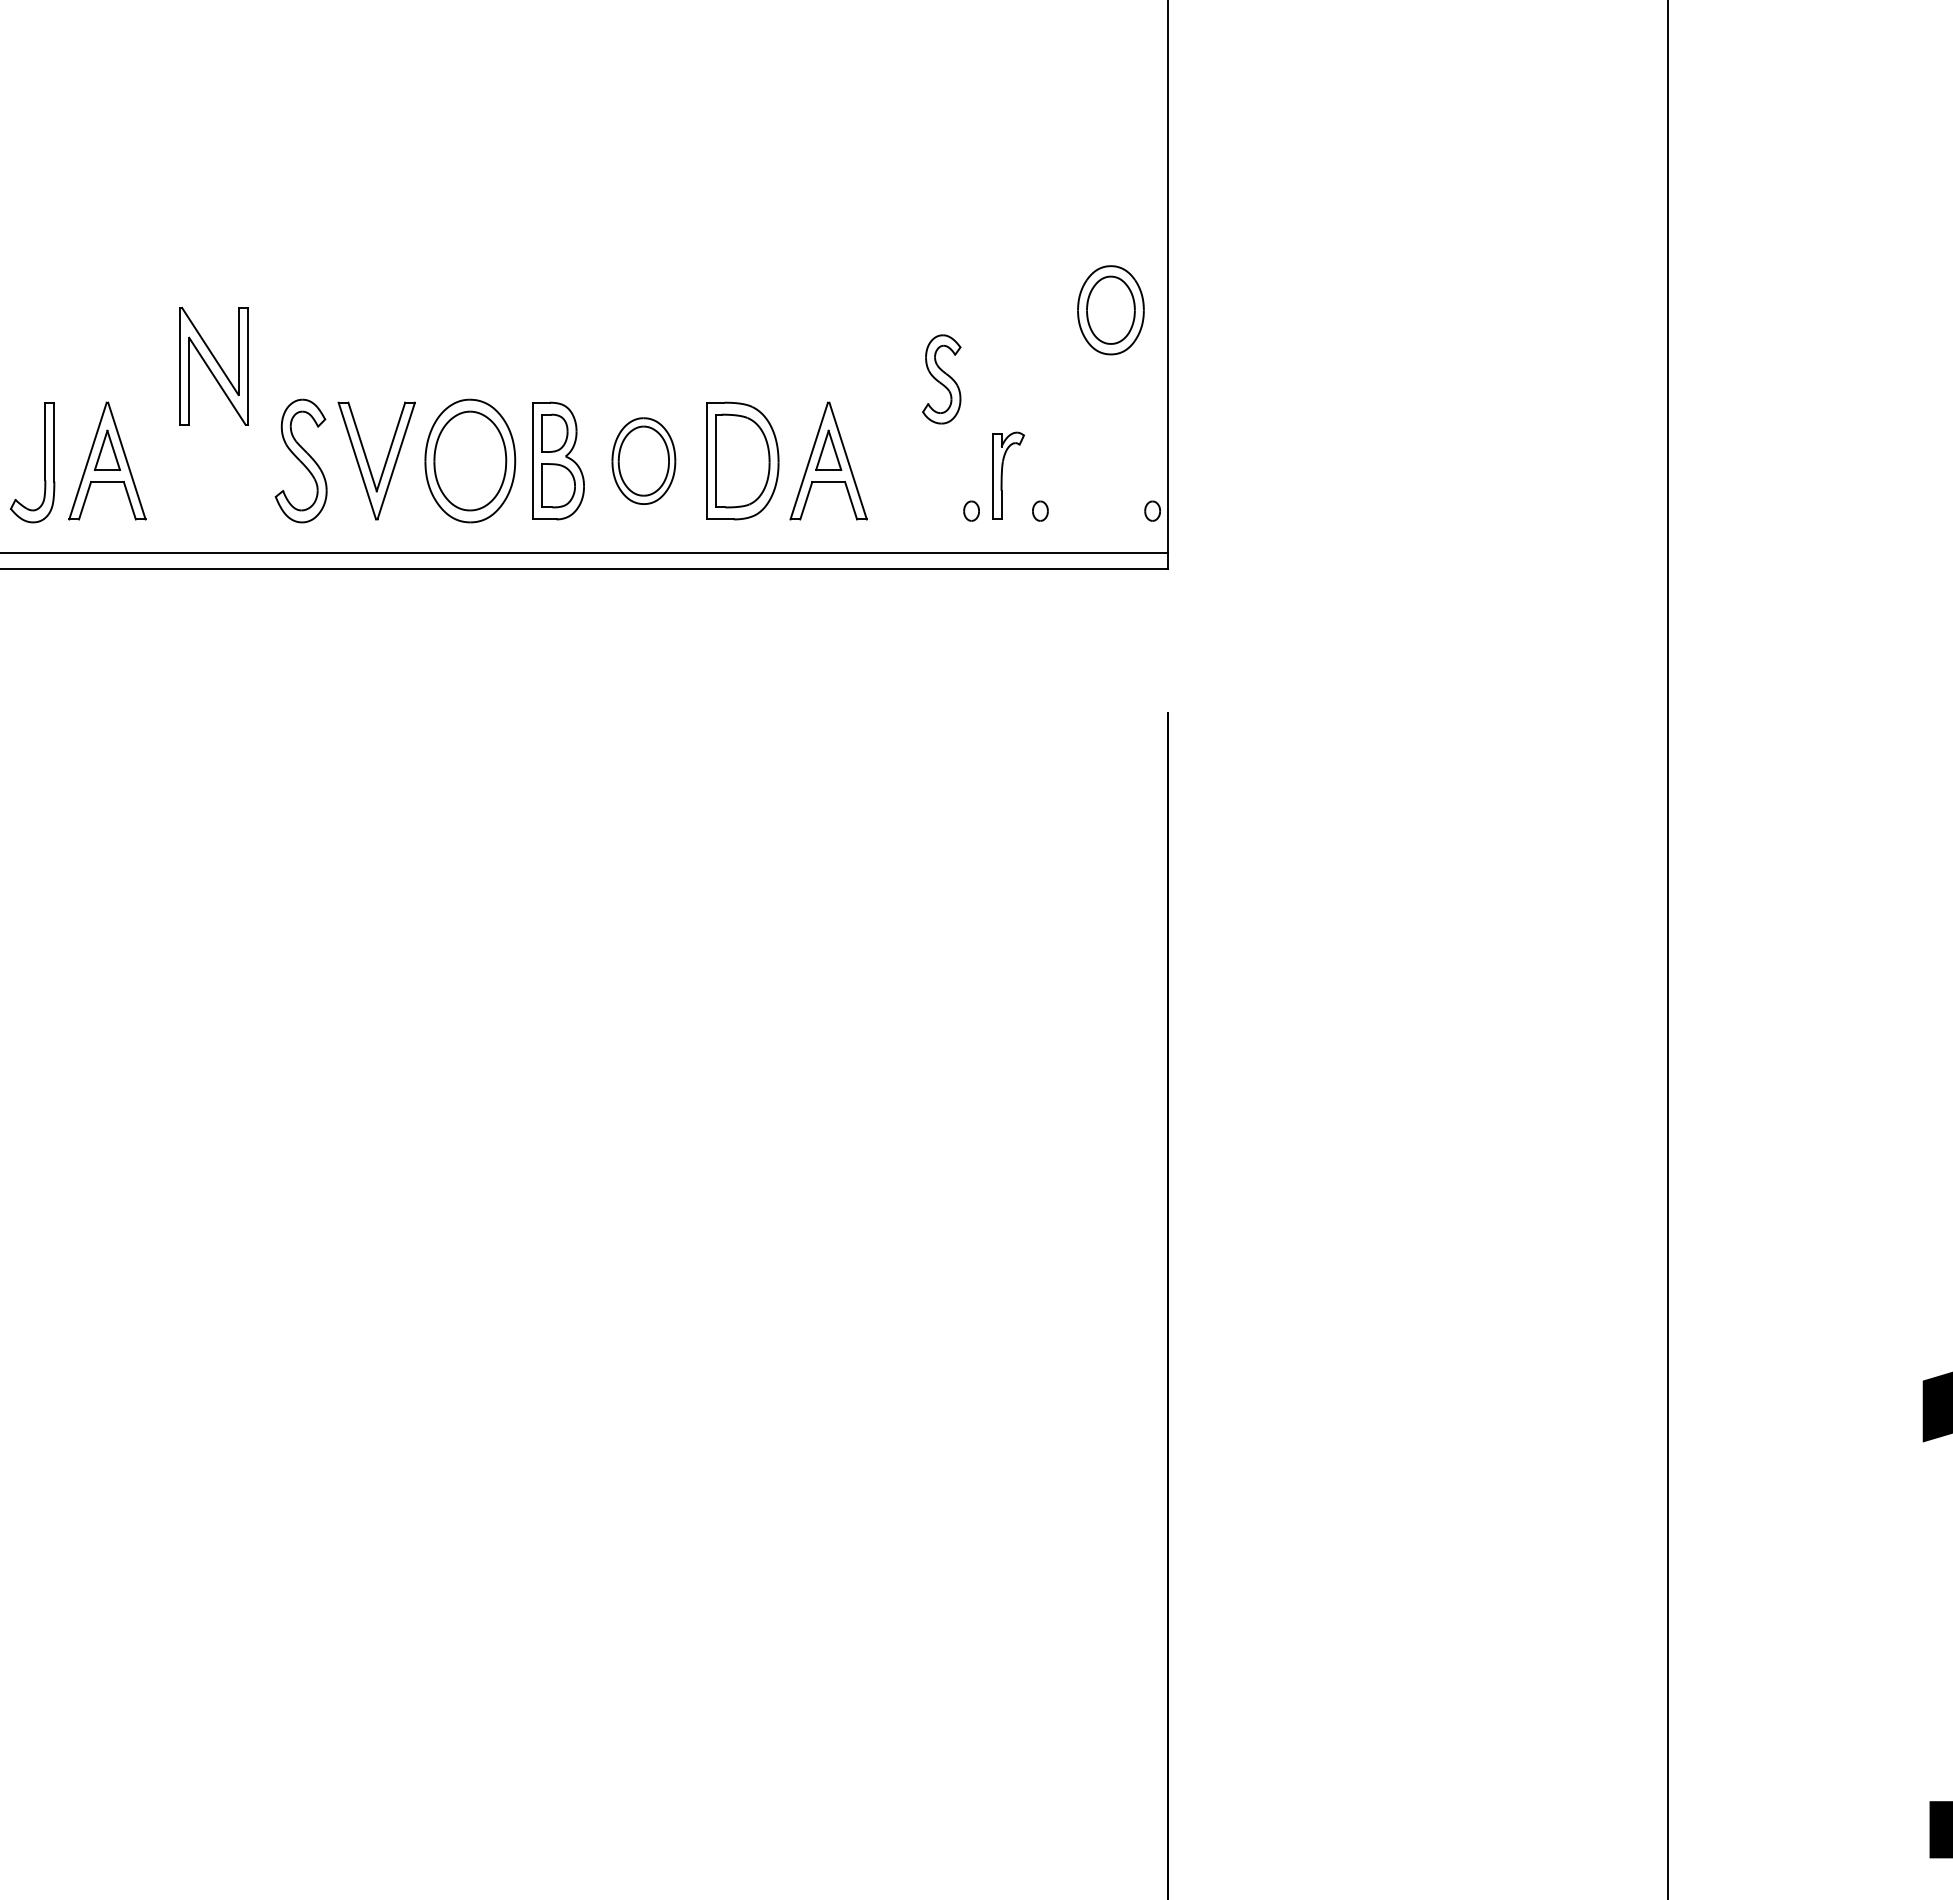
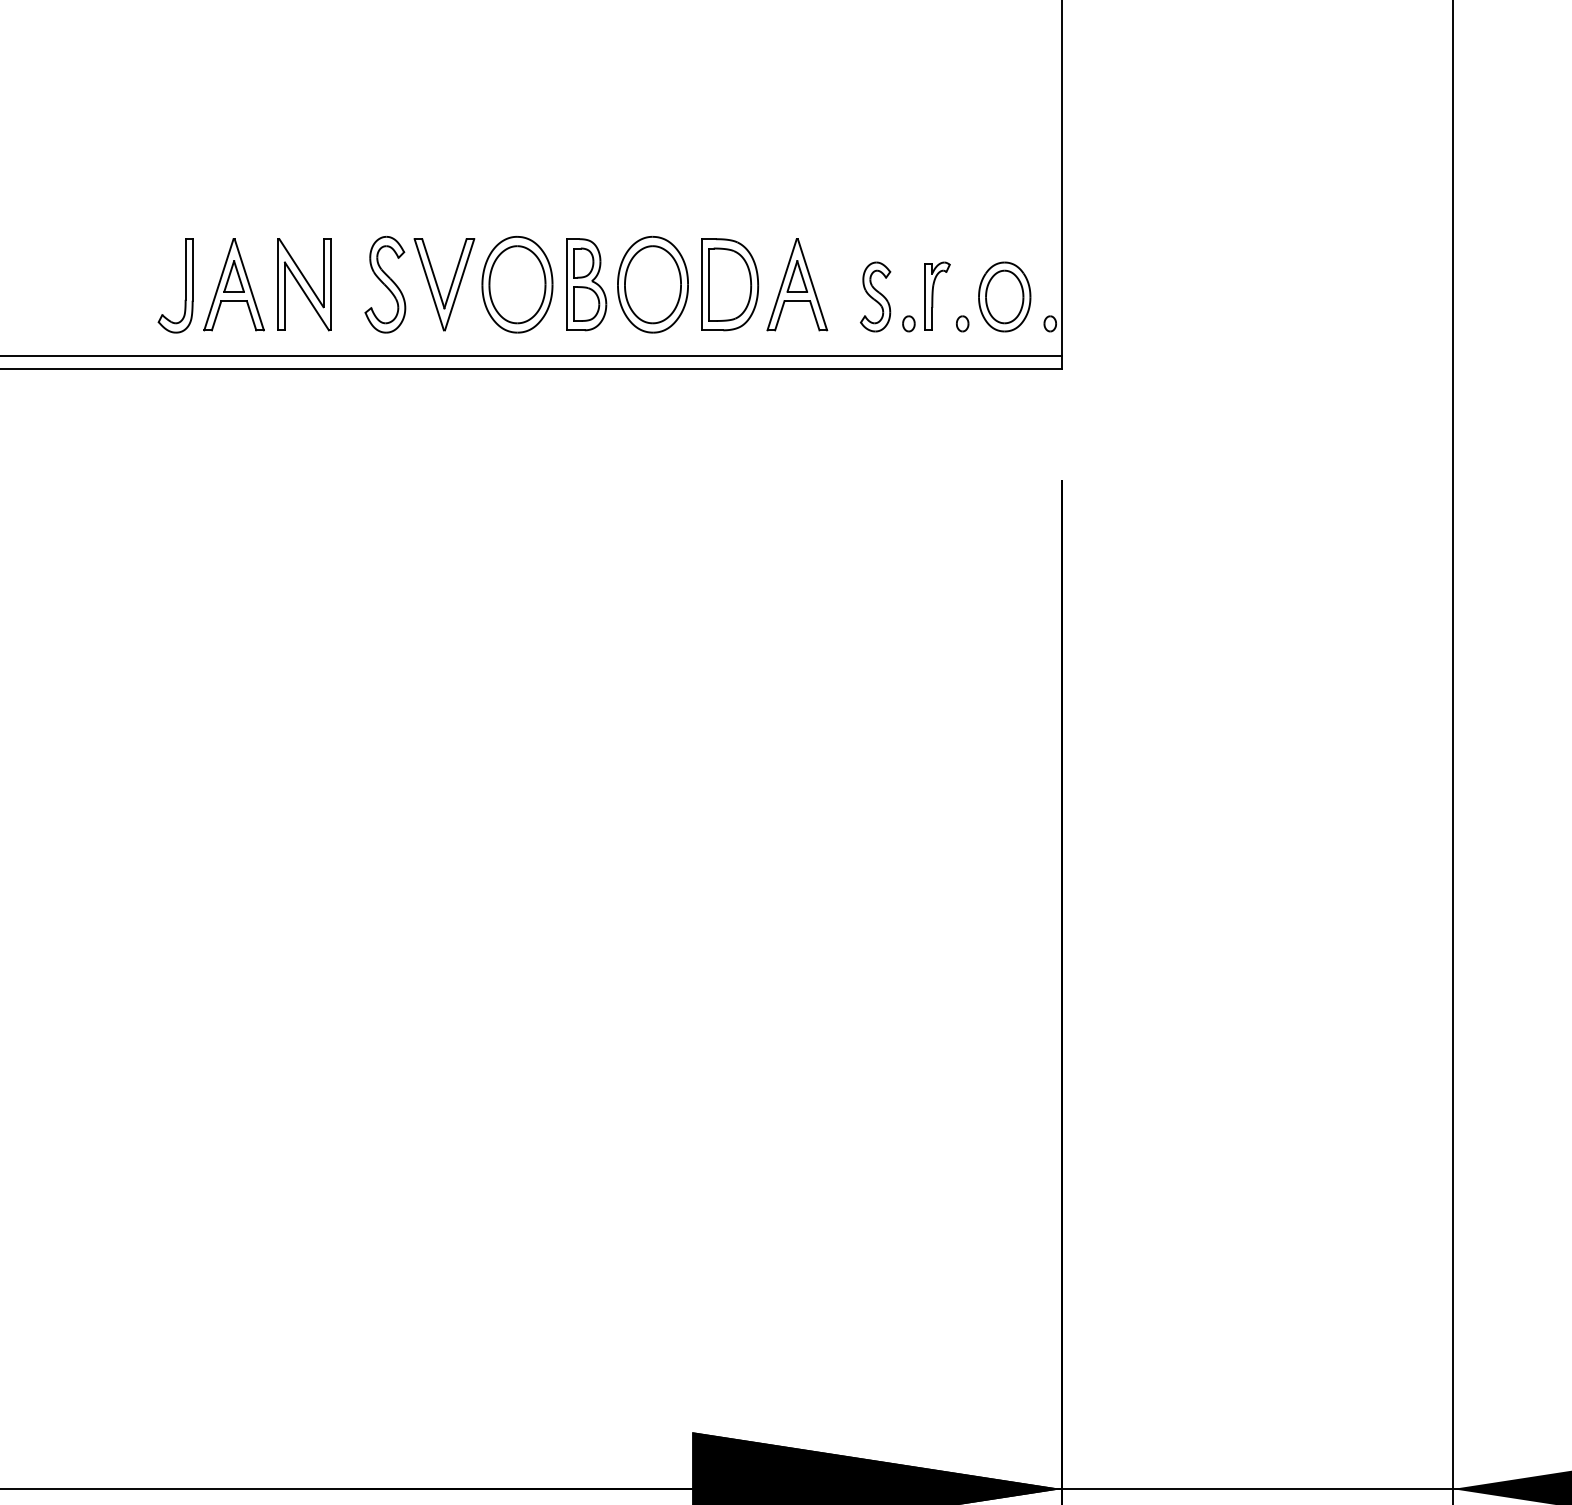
part: (1110, 309) -> (1004, 296), moved
part: (214, 365) -> (304, 284), moved
part: (941, 378) -> (875, 296), moved
part: (643, 460) -> (652, 284), size x1.43

